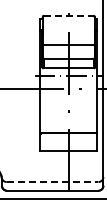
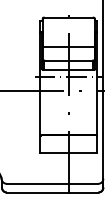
line: (68, 15) -> (68, 17), dashed -> solid
line: (52, 182) -> (52, 184), dashed -> solid

